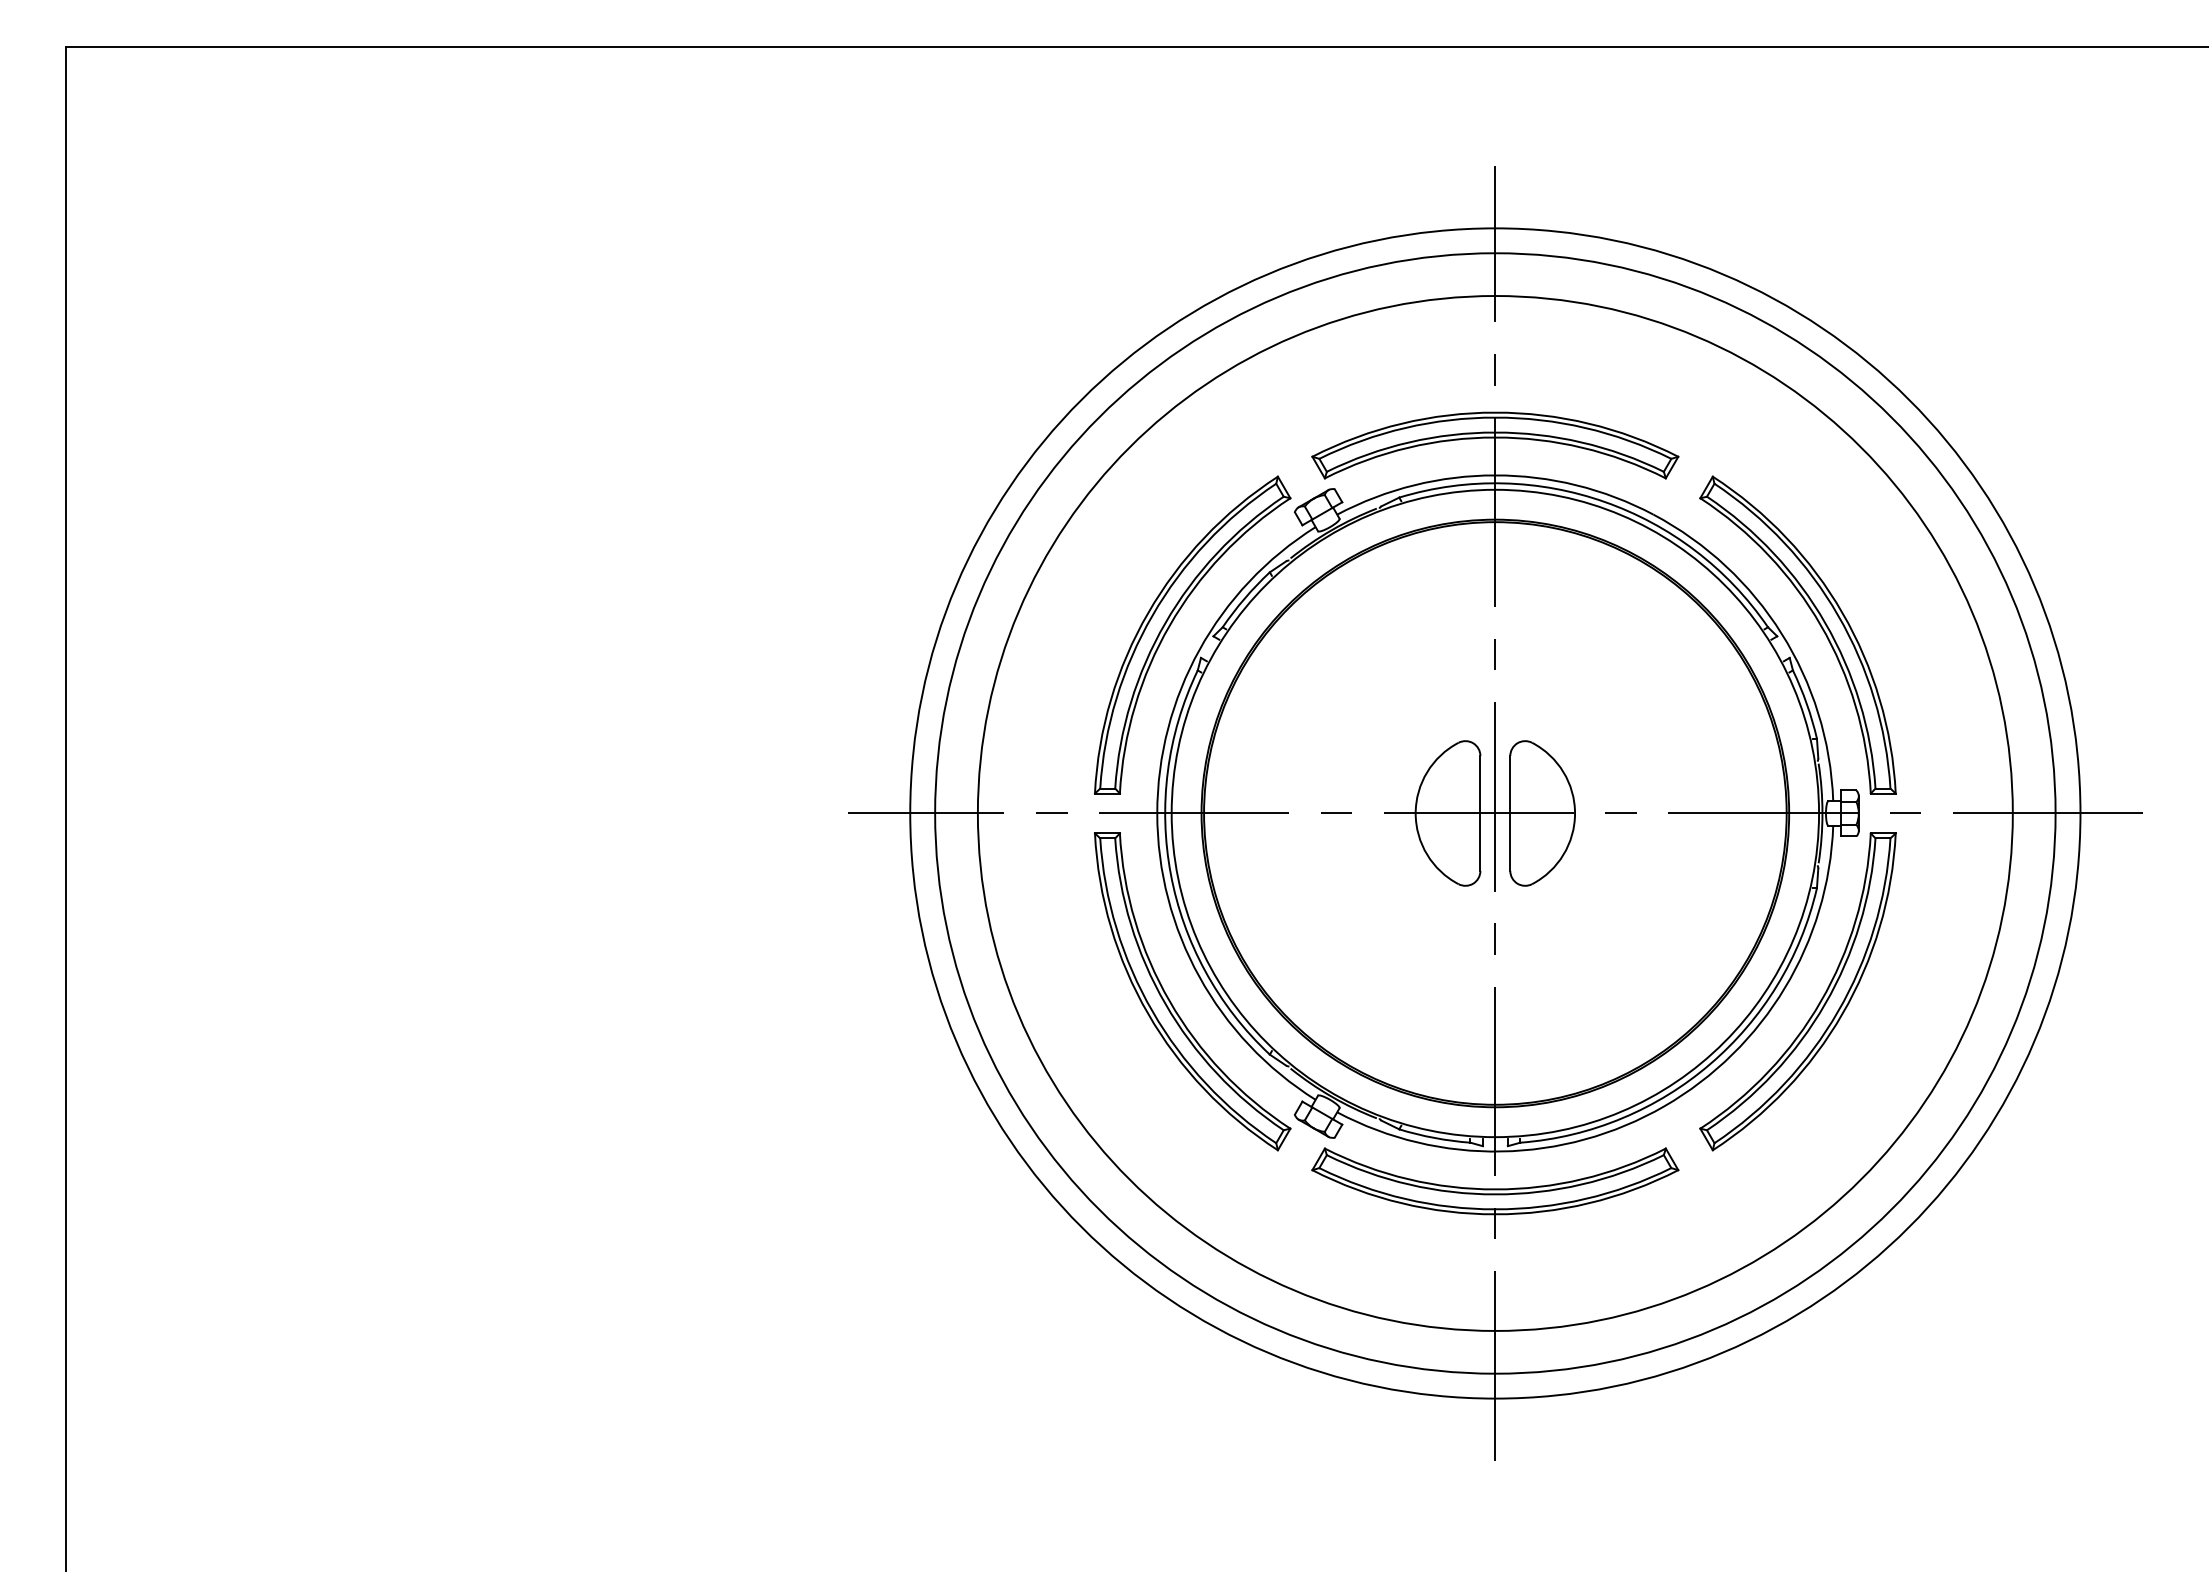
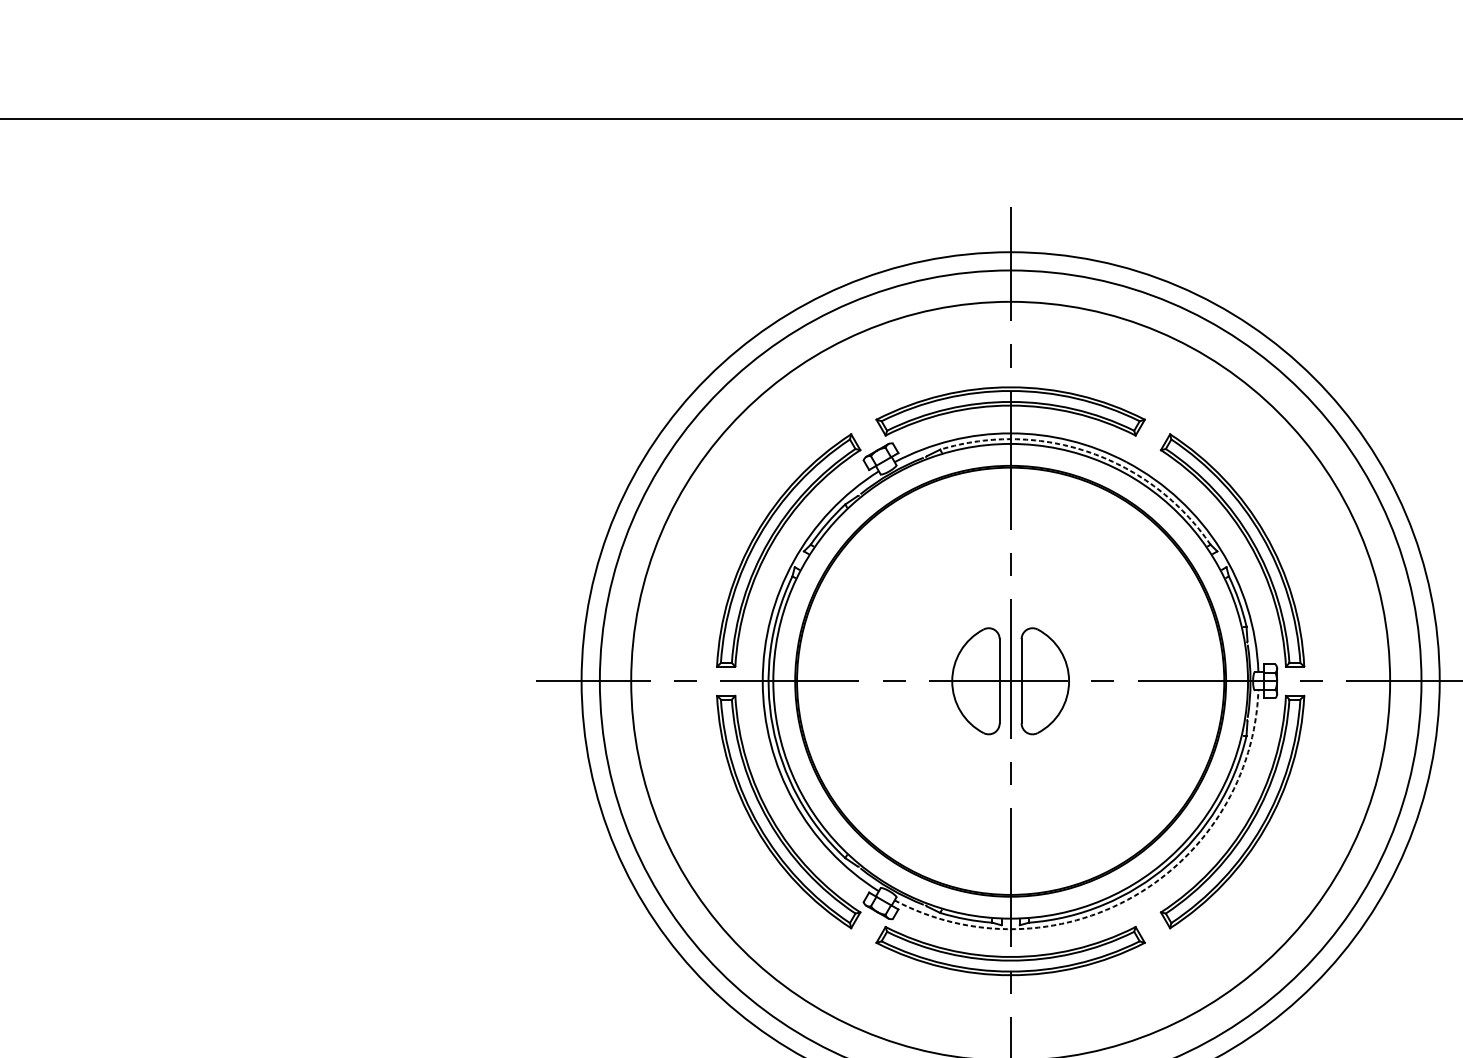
arc: (1604, 502) -> (1090, 453), solid -> dashed
arc: (1664, 1106) -> (1134, 896), solid -> dashed

